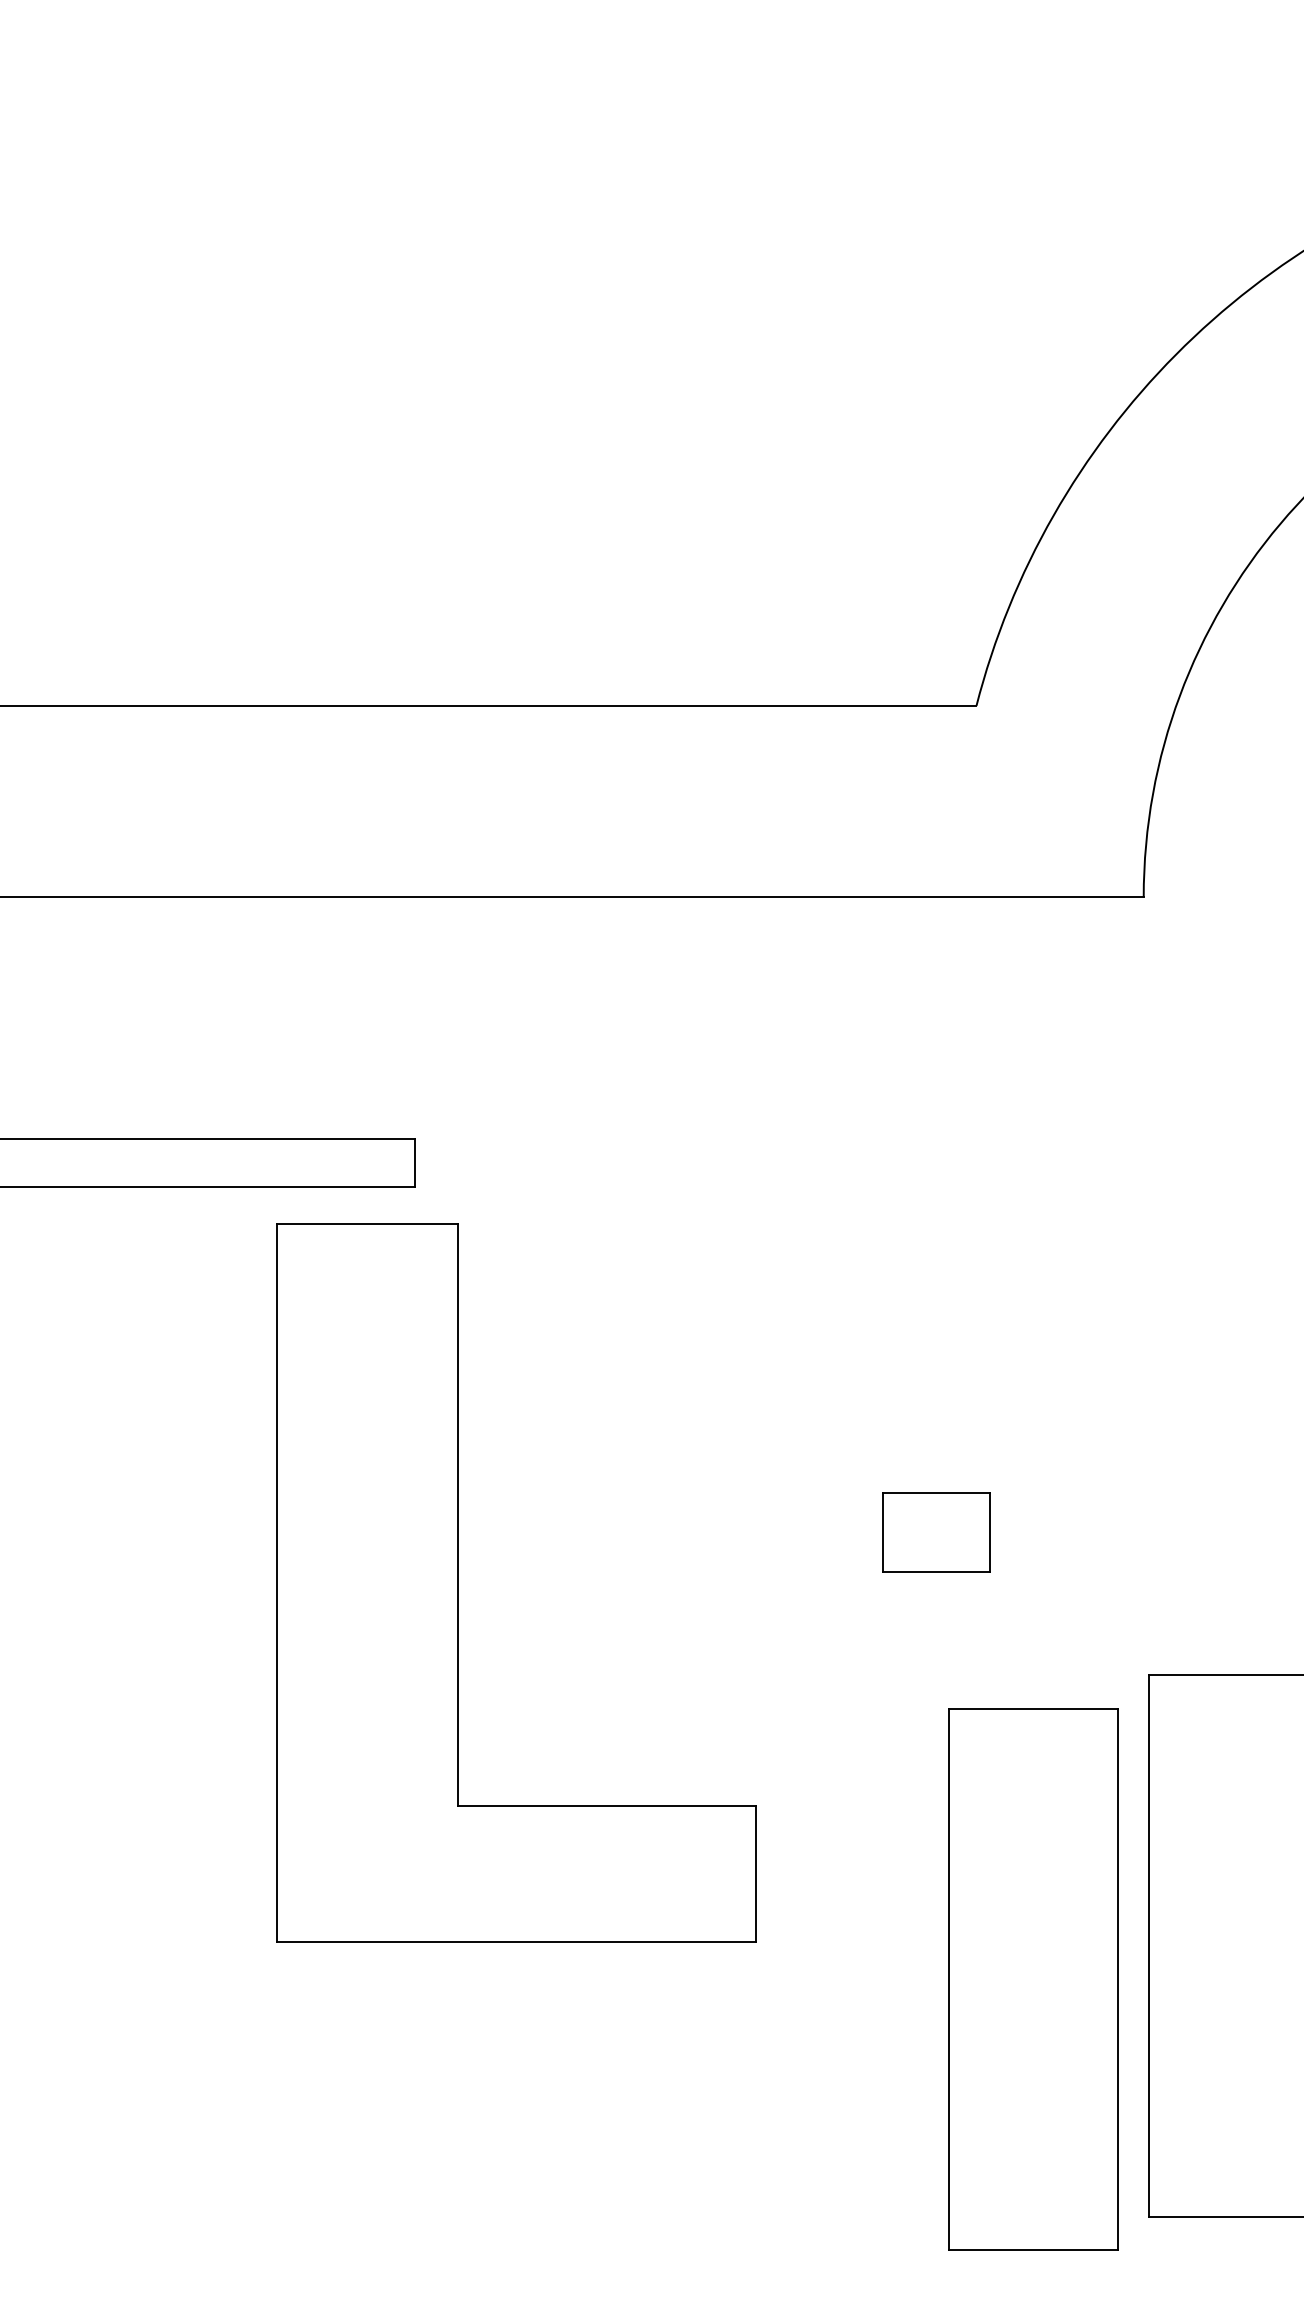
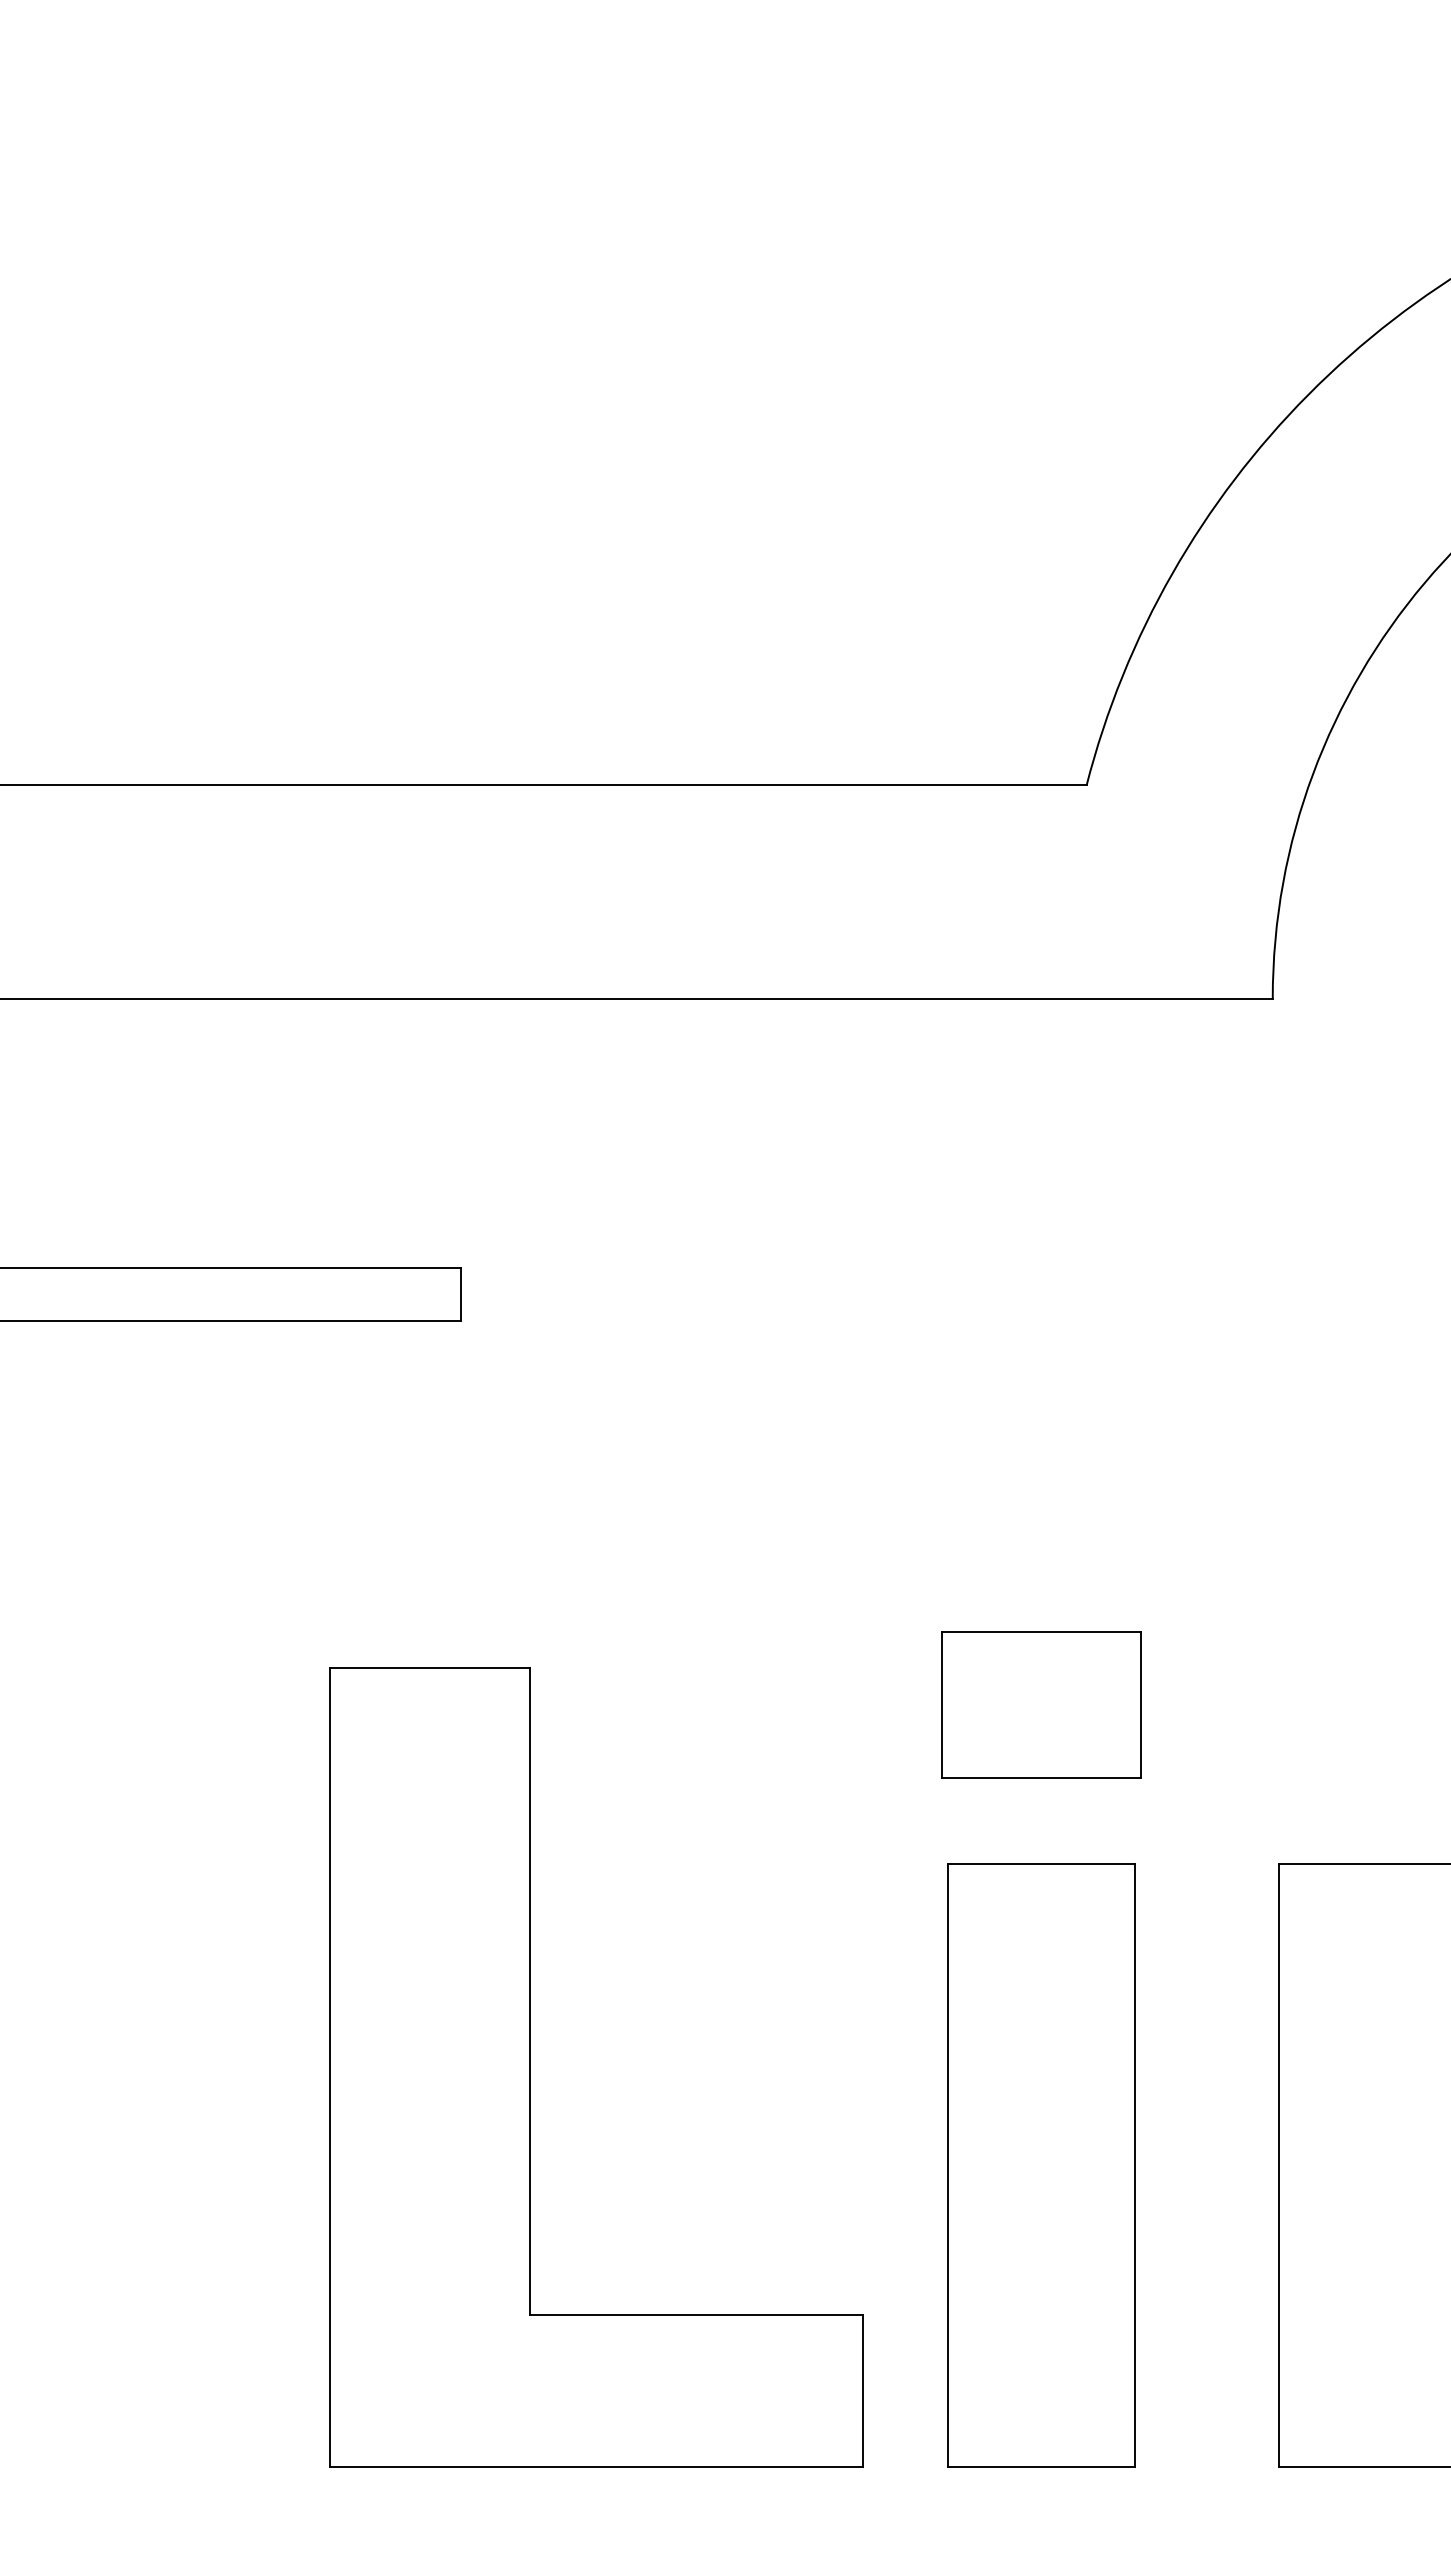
part: (935, 1531) -> (1041, 1704), size x1.67
part: (457, 1582) -> (530, 2067), moved
part: (1033, 1979) -> (1041, 2165), moved

